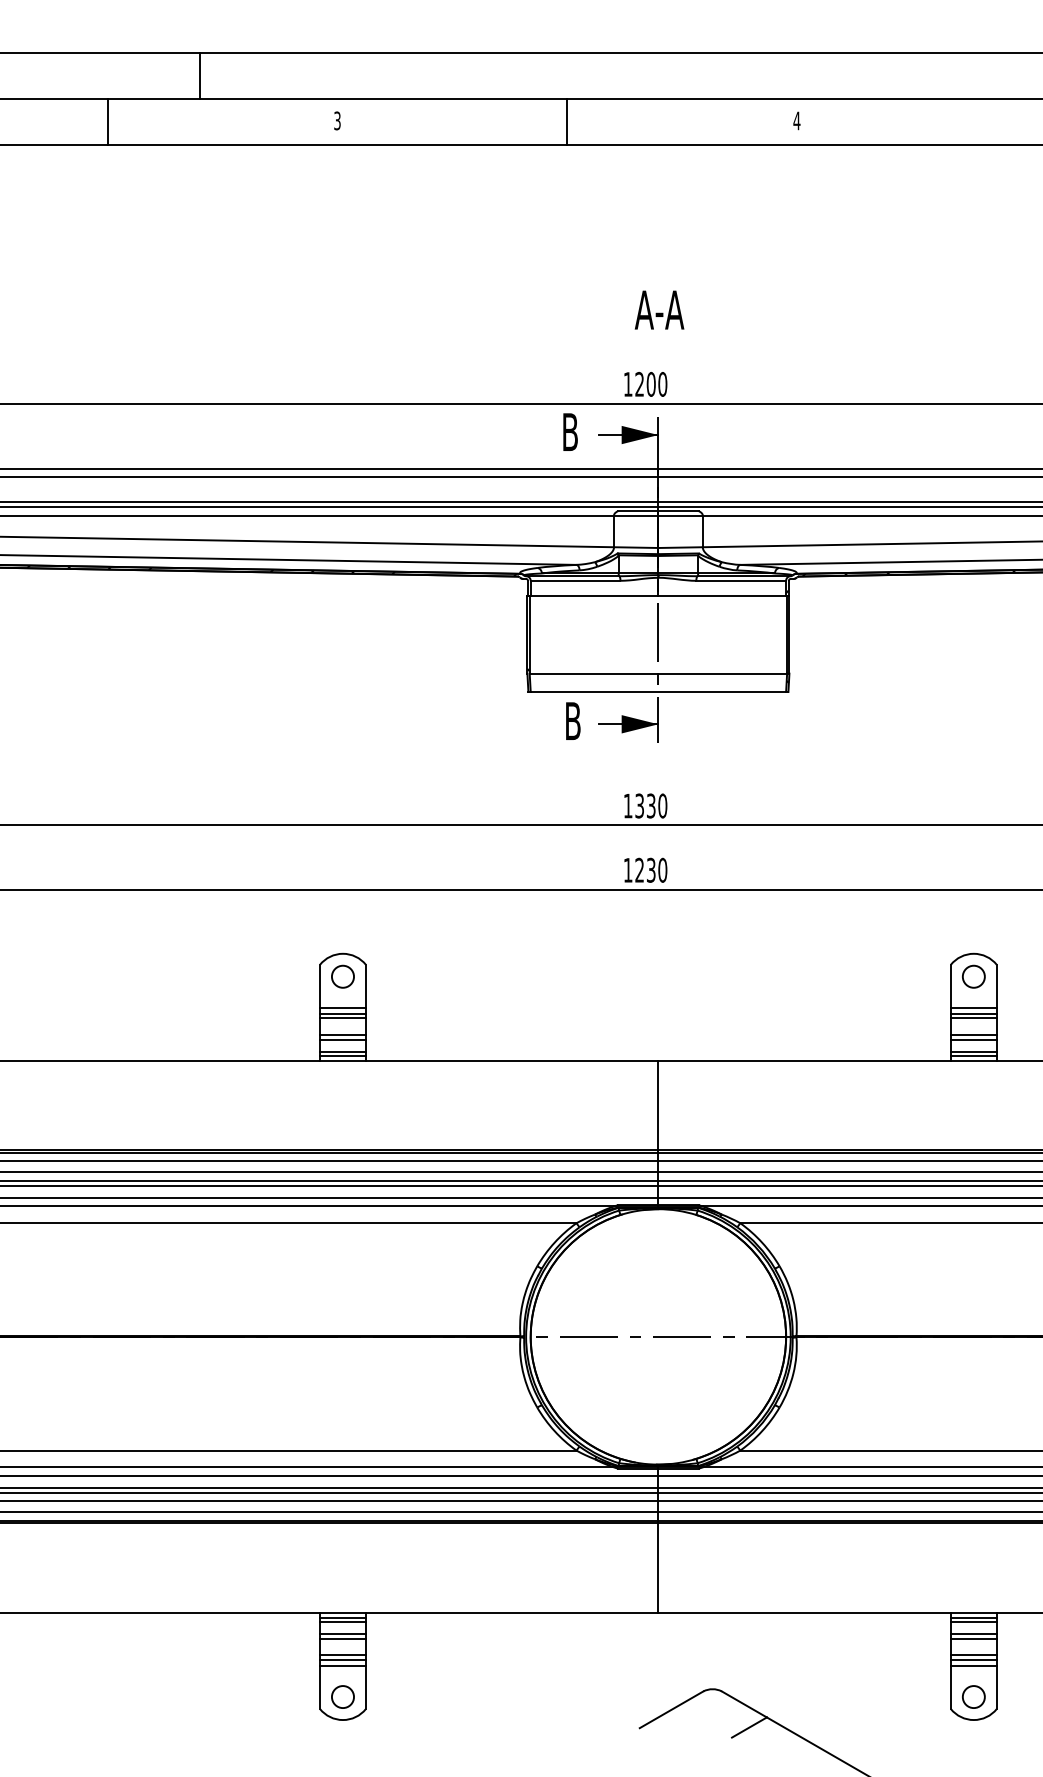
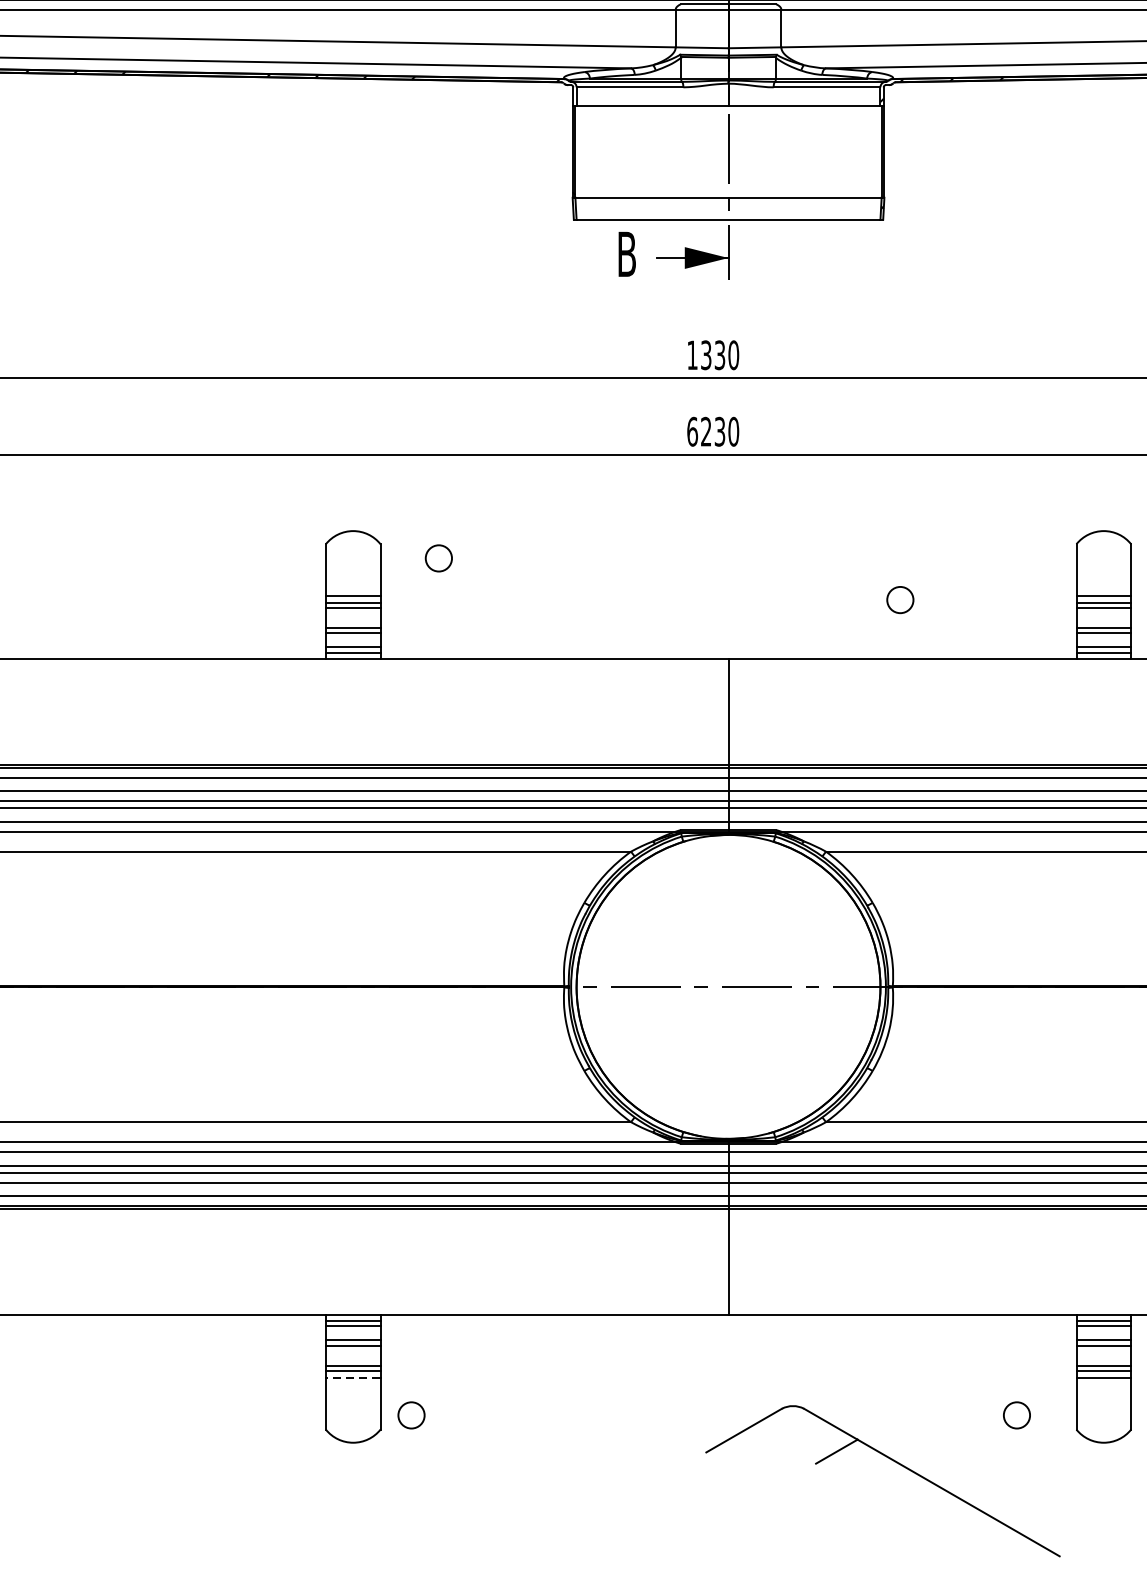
text: (627, 869) -> (691, 430), 1230 -> 6230
circle: (342, 976) -> (438, 558), moved
circle: (973, 976) -> (899, 599), moved
line: (342, 1665) -> (352, 1377), solid -> dashed
circle: (342, 1696) -> (410, 1414), moved
circle: (973, 1696) -> (1016, 1414), moved

